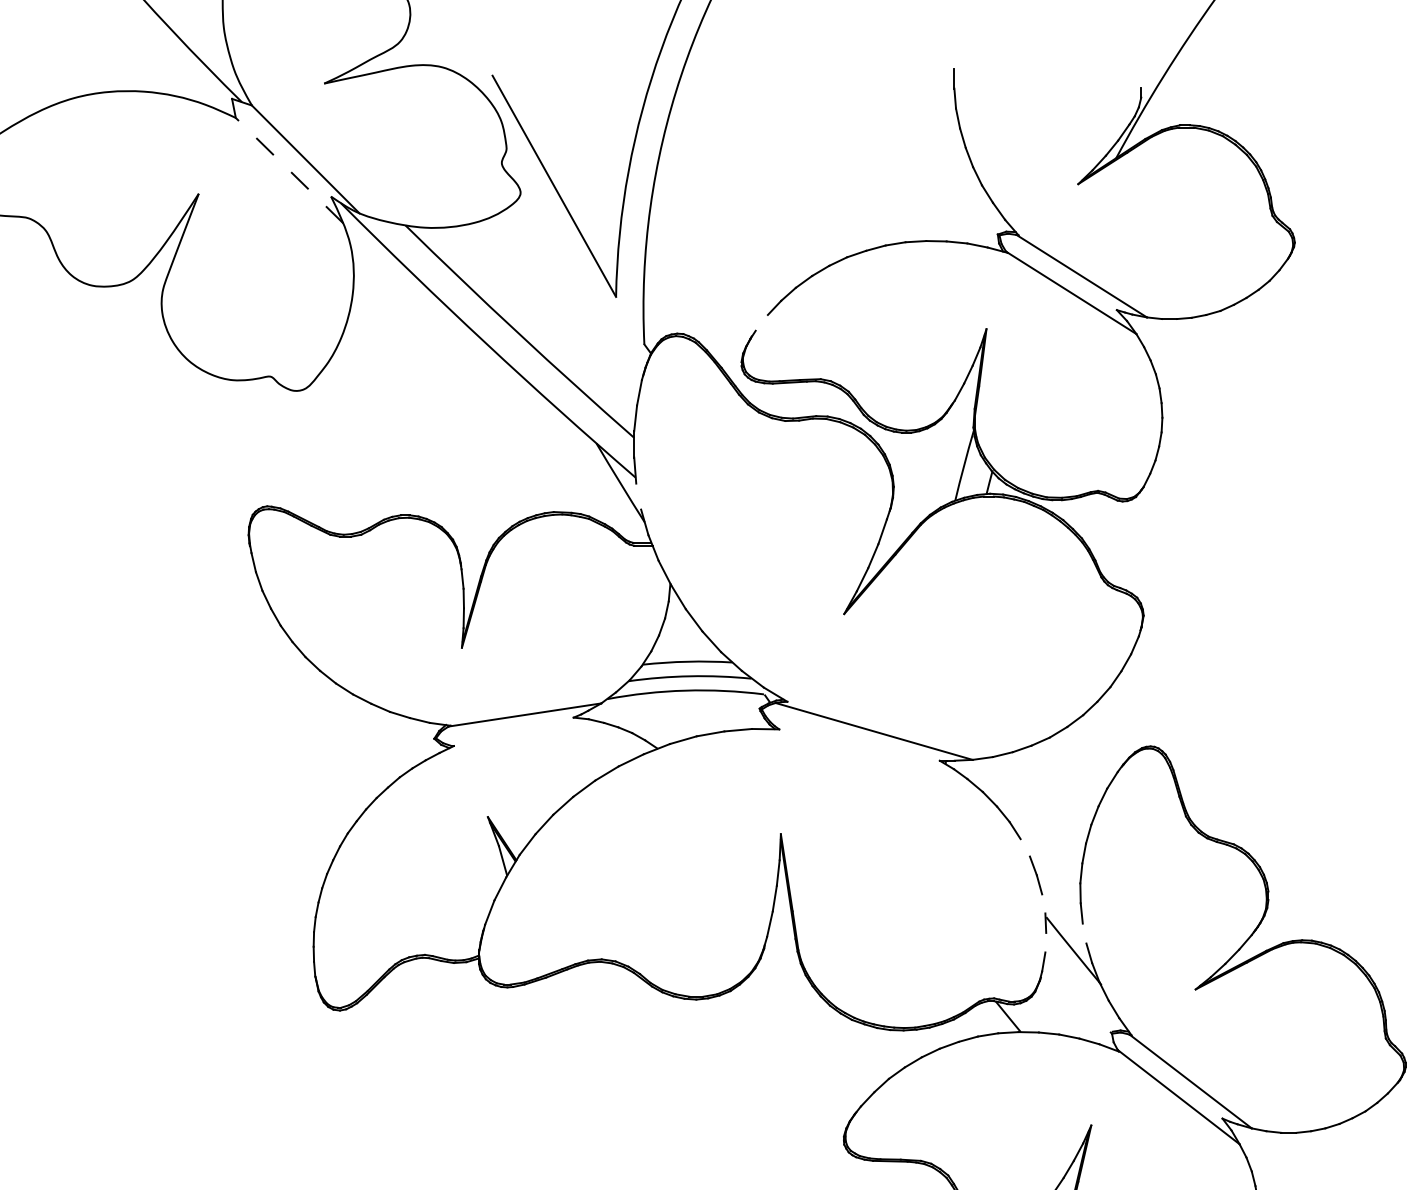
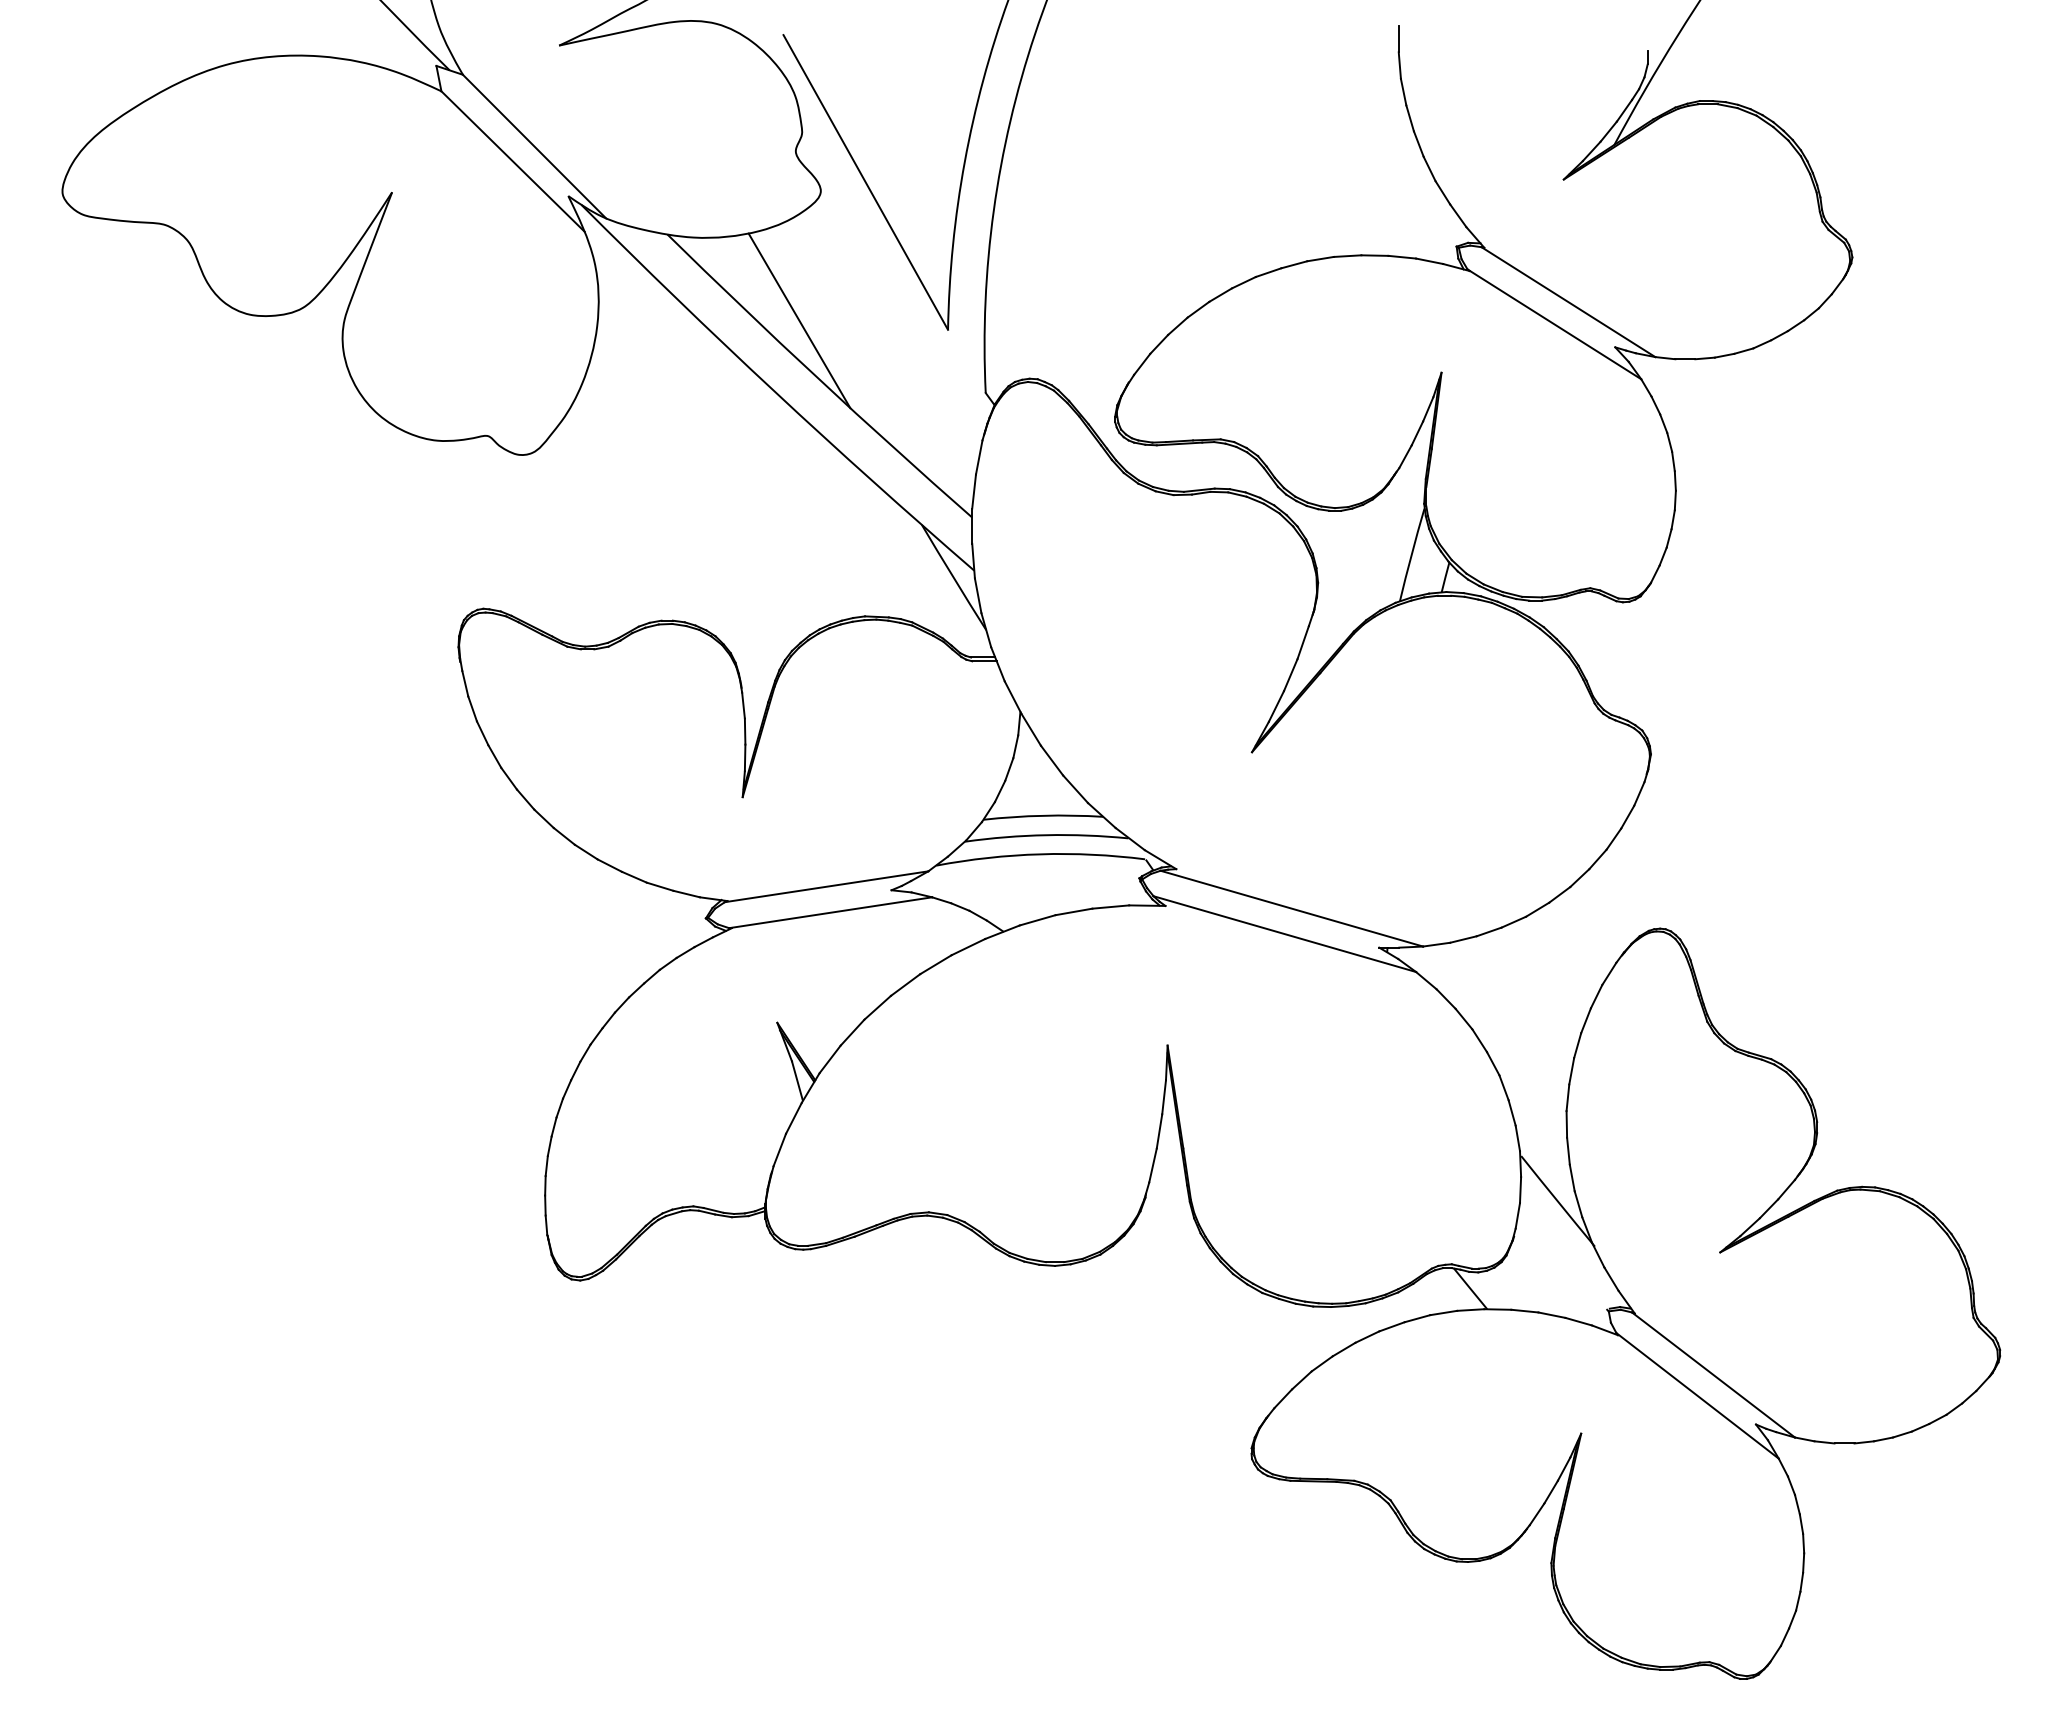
line: (289, 170) -> (512, 161), dashed -> solid
line: (504, 289) -> (799, 320), added
line: (762, 322) -> (1142, 363), added
line: (638, 496) -> (977, 595), added
line: (527, 734) -> (830, 912), added
line: (868, 750) -> (1284, 934), added
line: (1025, 847) -> (1493, 1063), added
line: (1043, 903) -> (1517, 1138), added
line: (1084, 933) -> (1571, 1177), added
line: (1045, 942) -> (1520, 1190), added

